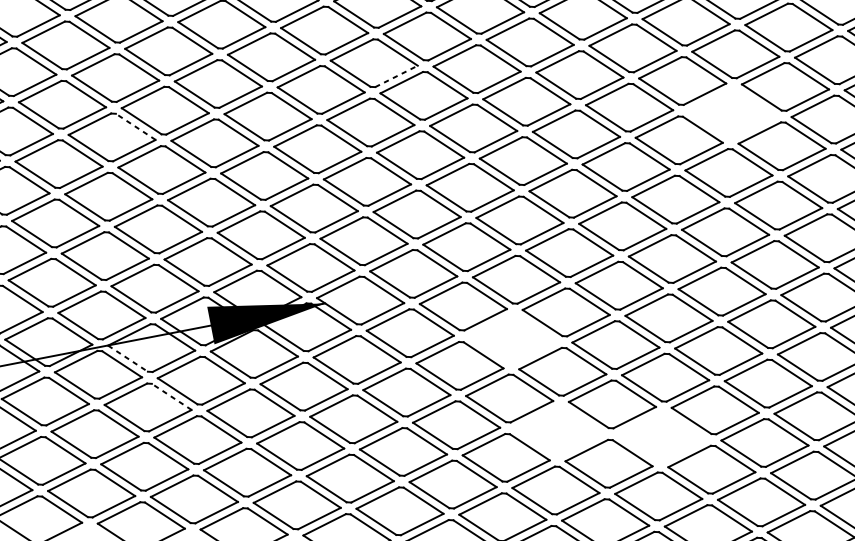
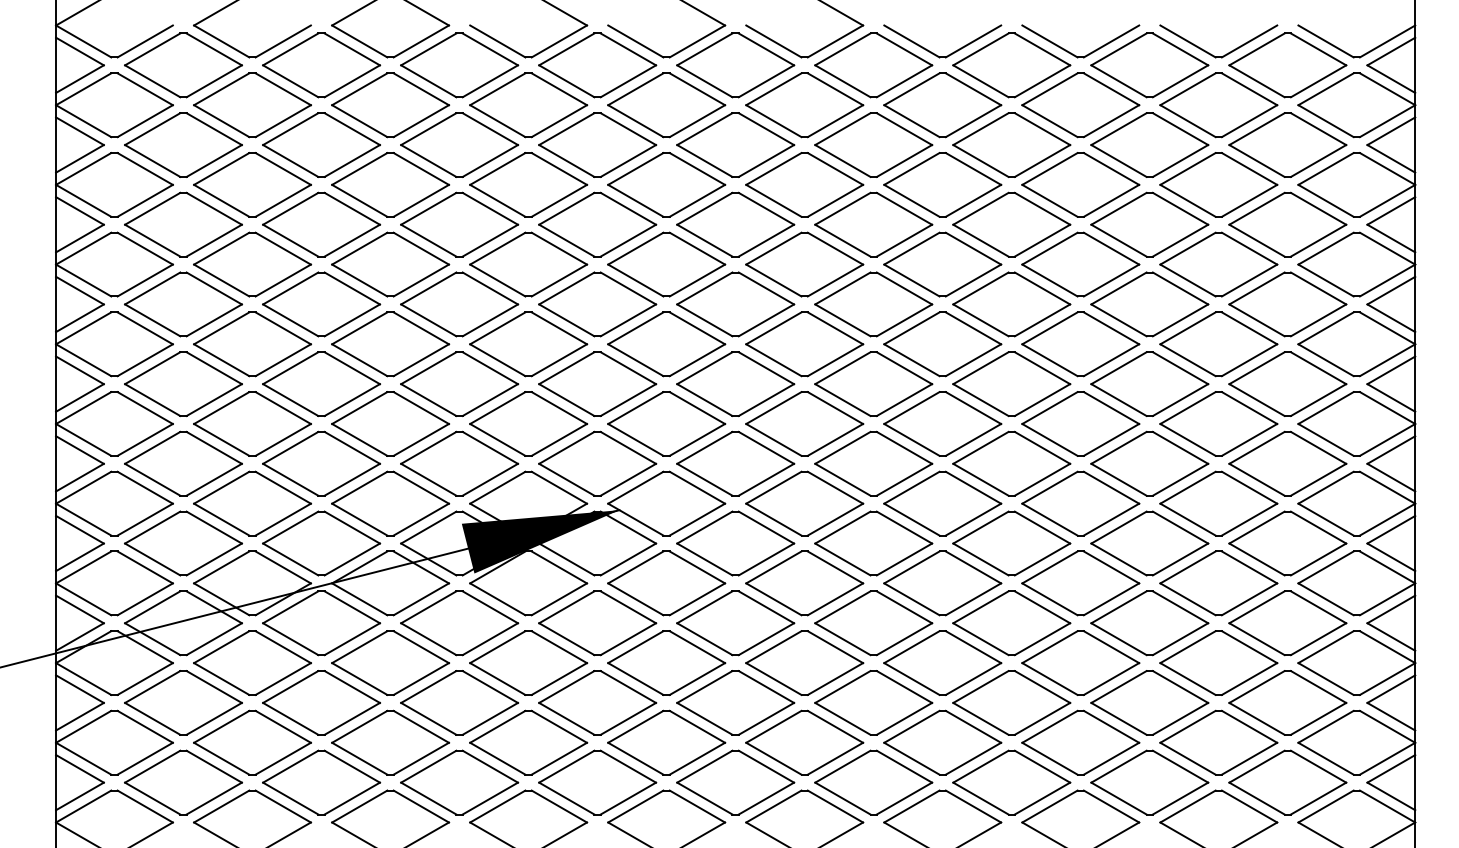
line: (396, 76) -> (697, 200), dashed -> solid
part: (732, 113) -> (1149, 224), added
line: (135, 126) -> (352, 288), dashed -> solid
part: (512, 339) -> (873, 543), added
line: (127, 358) -> (359, 599), dashed -> solid
line: (171, 397) -> (421, 647), dashed -> solid
part: (559, 430) -> (942, 662), added
part: (661, 436) -> (1080, 662), added

